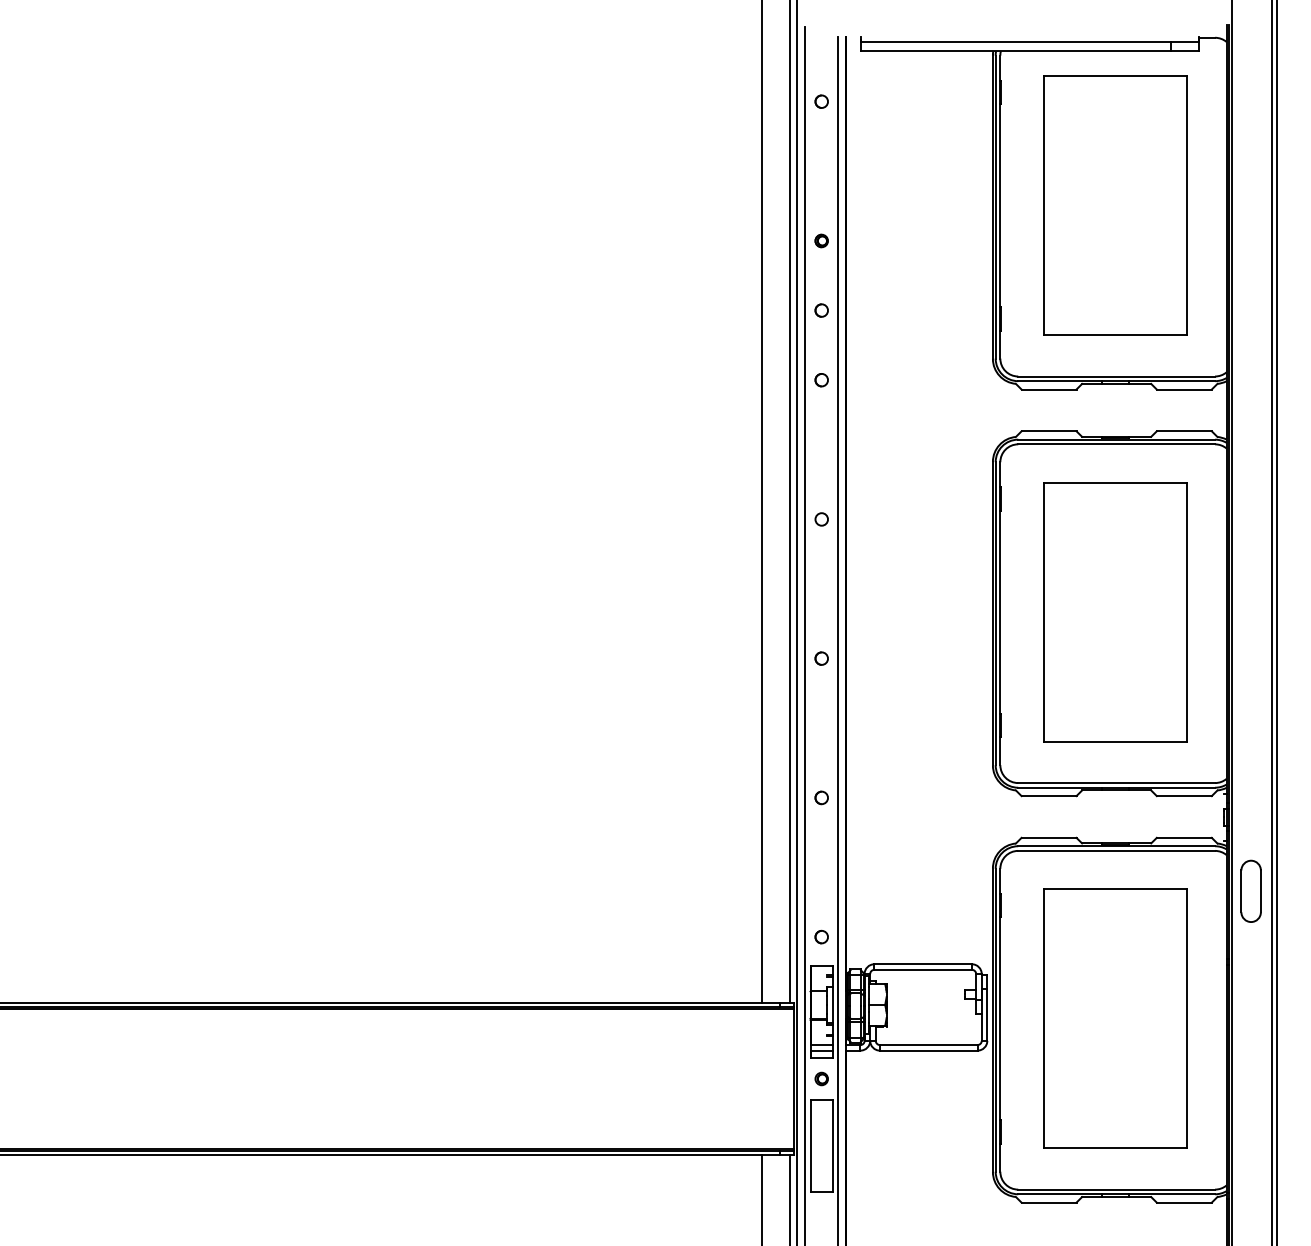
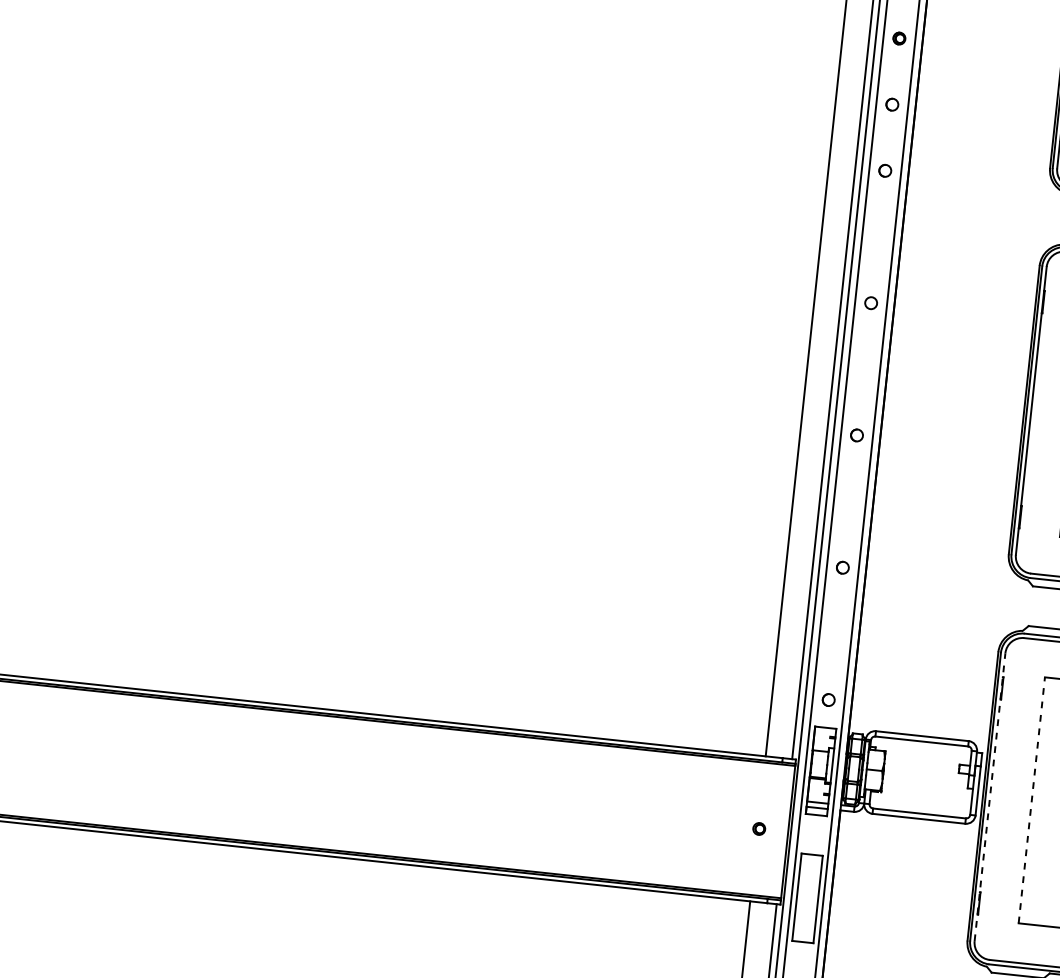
line: (1044, 1018) -> (1032, 800), solid -> dashed
line: (1000, 1019) -> (990, 796), solid -> dashed
part: (821, 1078) -> (759, 828), moved

